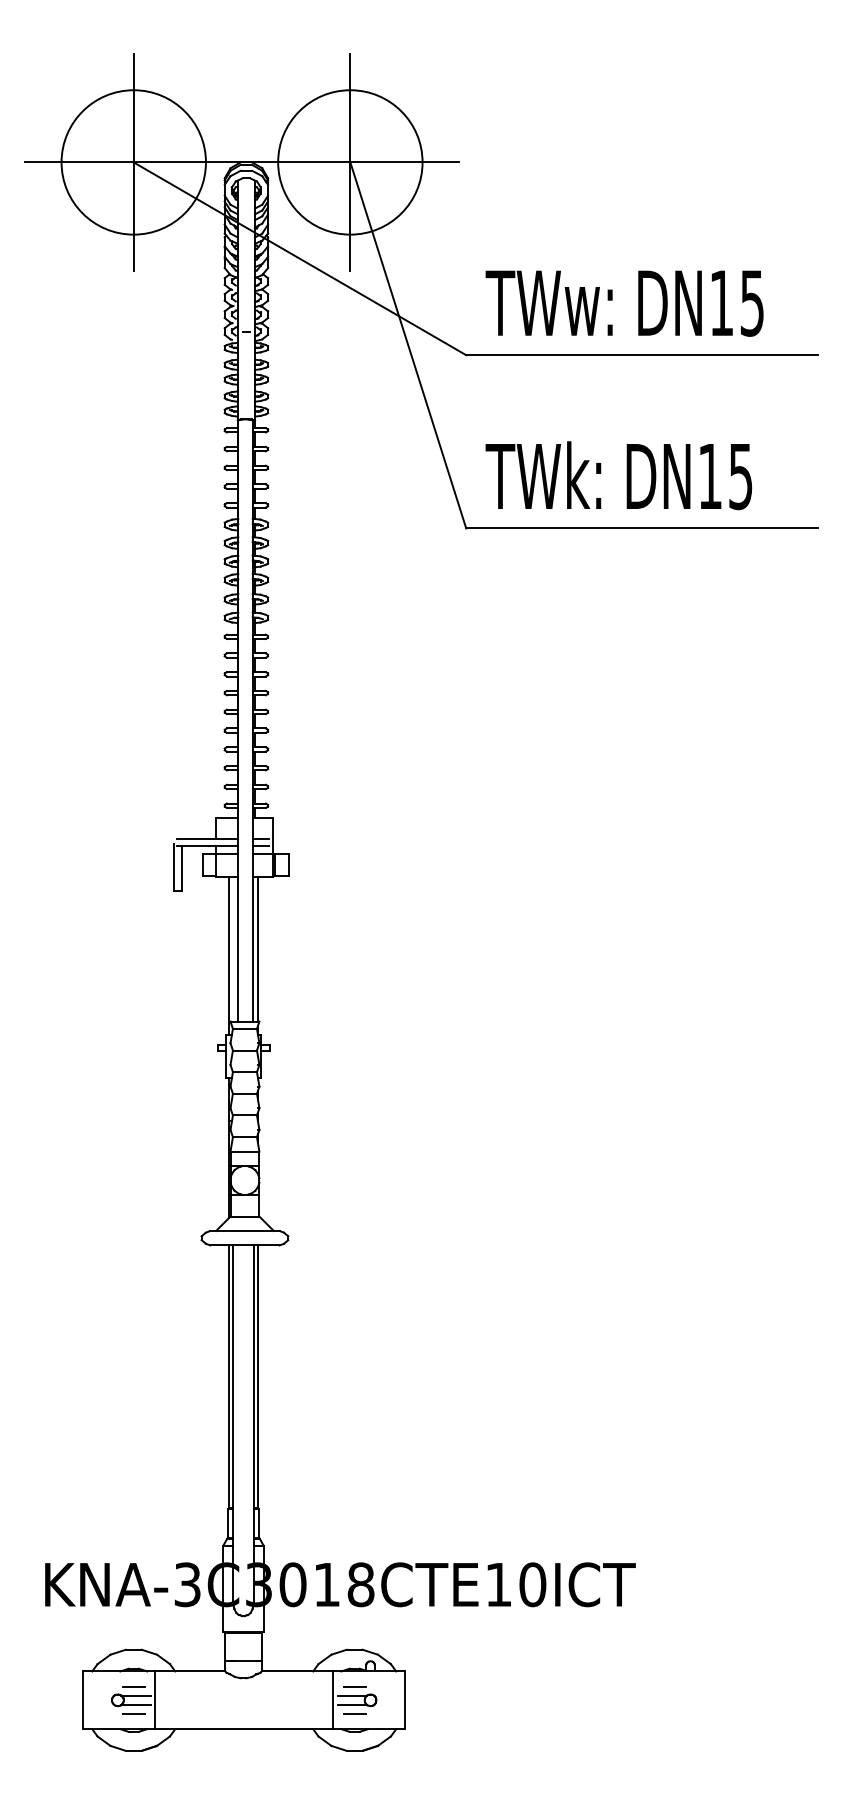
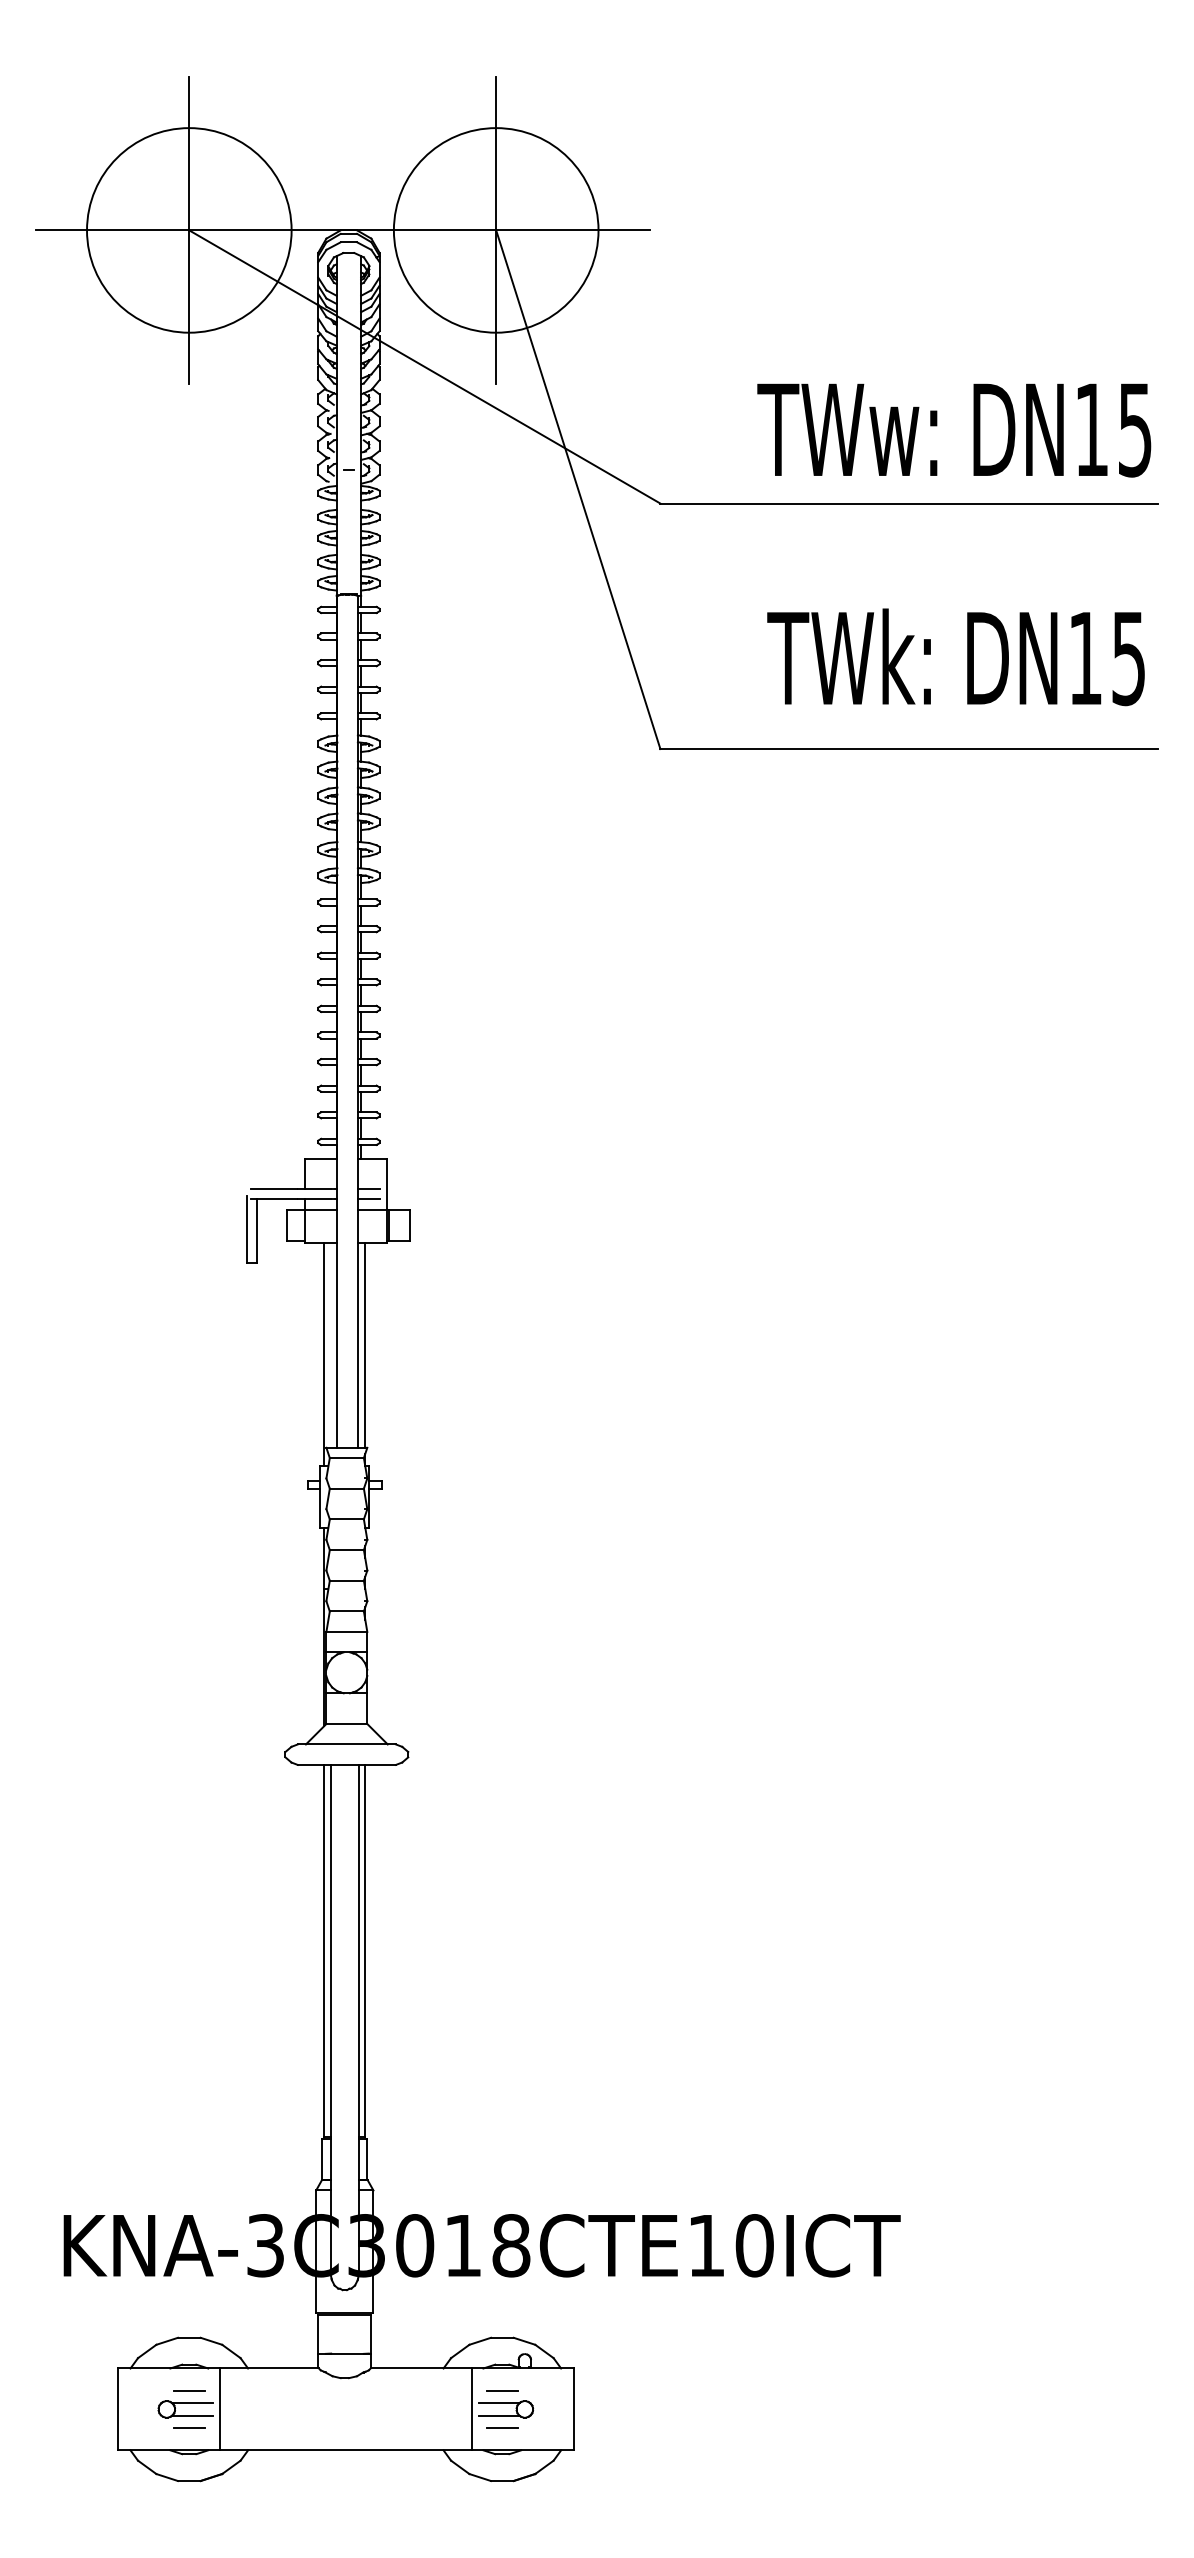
text: (624, 303) -> (954, 430), moved
text: (618, 475) -> (955, 656), moved

